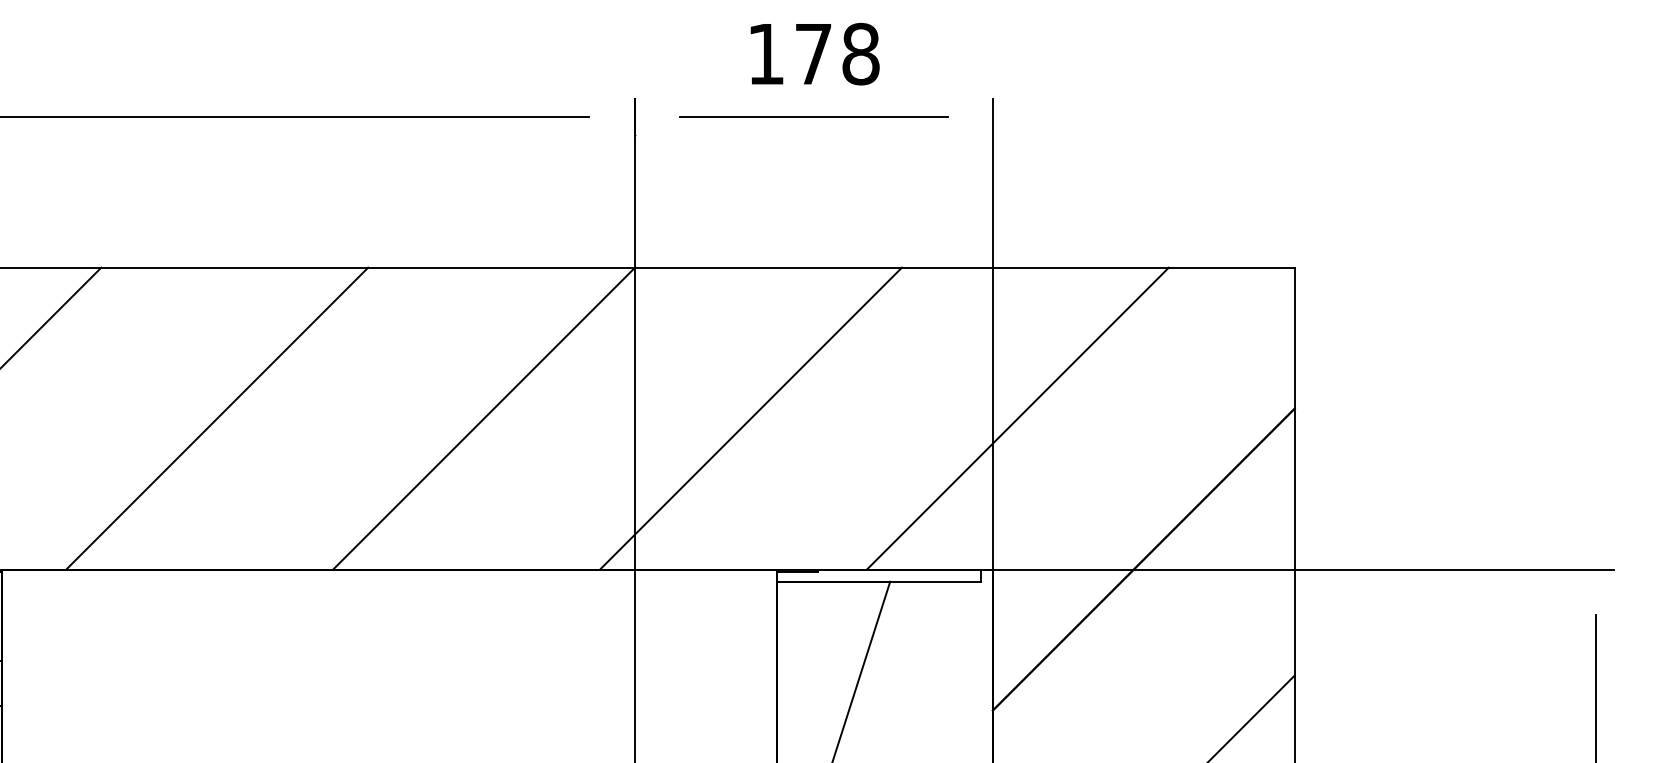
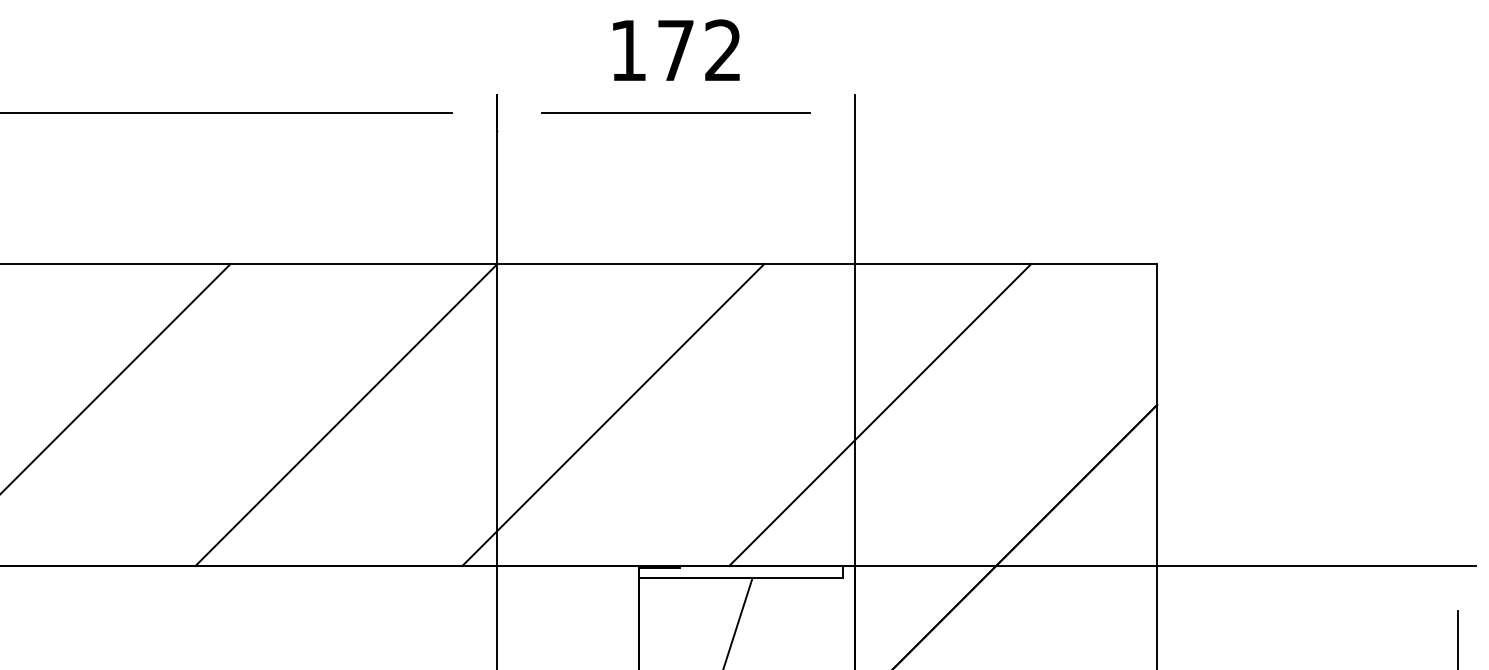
text: (860, 53) -> (722, 49), 178 -> 172

